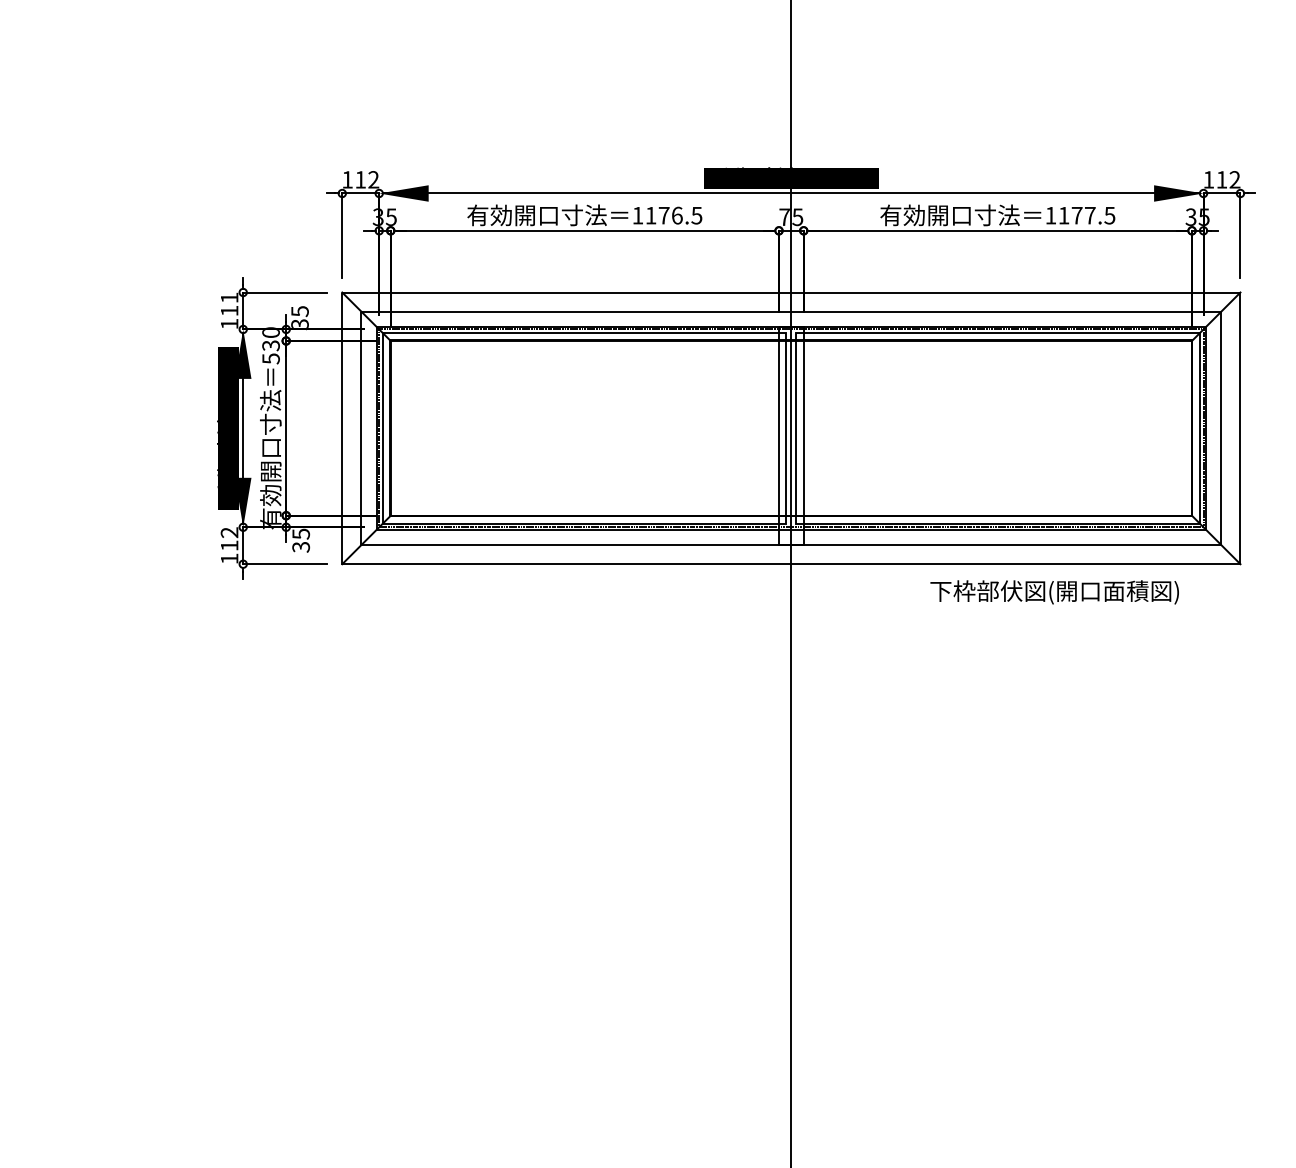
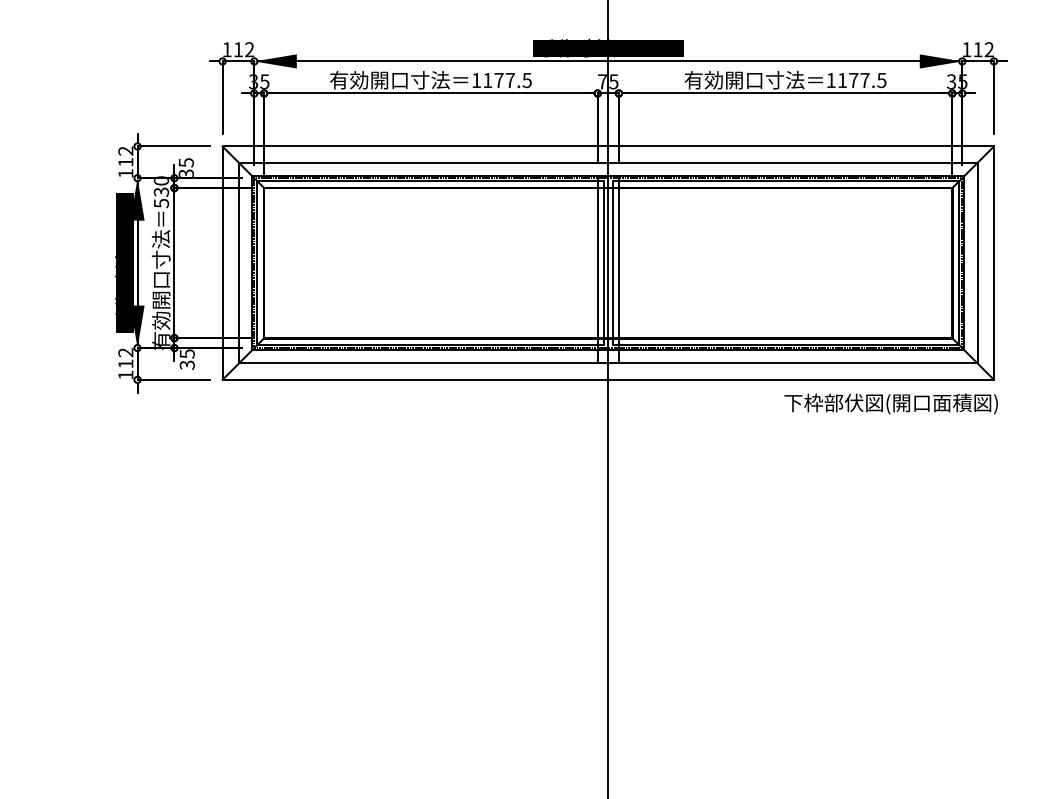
text: (677, 215) -> (510, 80), 1176.5 -> 1177.5
text: (229, 297) -> (125, 150), 111 -> 112
text: (1054, 592) -> (890, 404), moved

